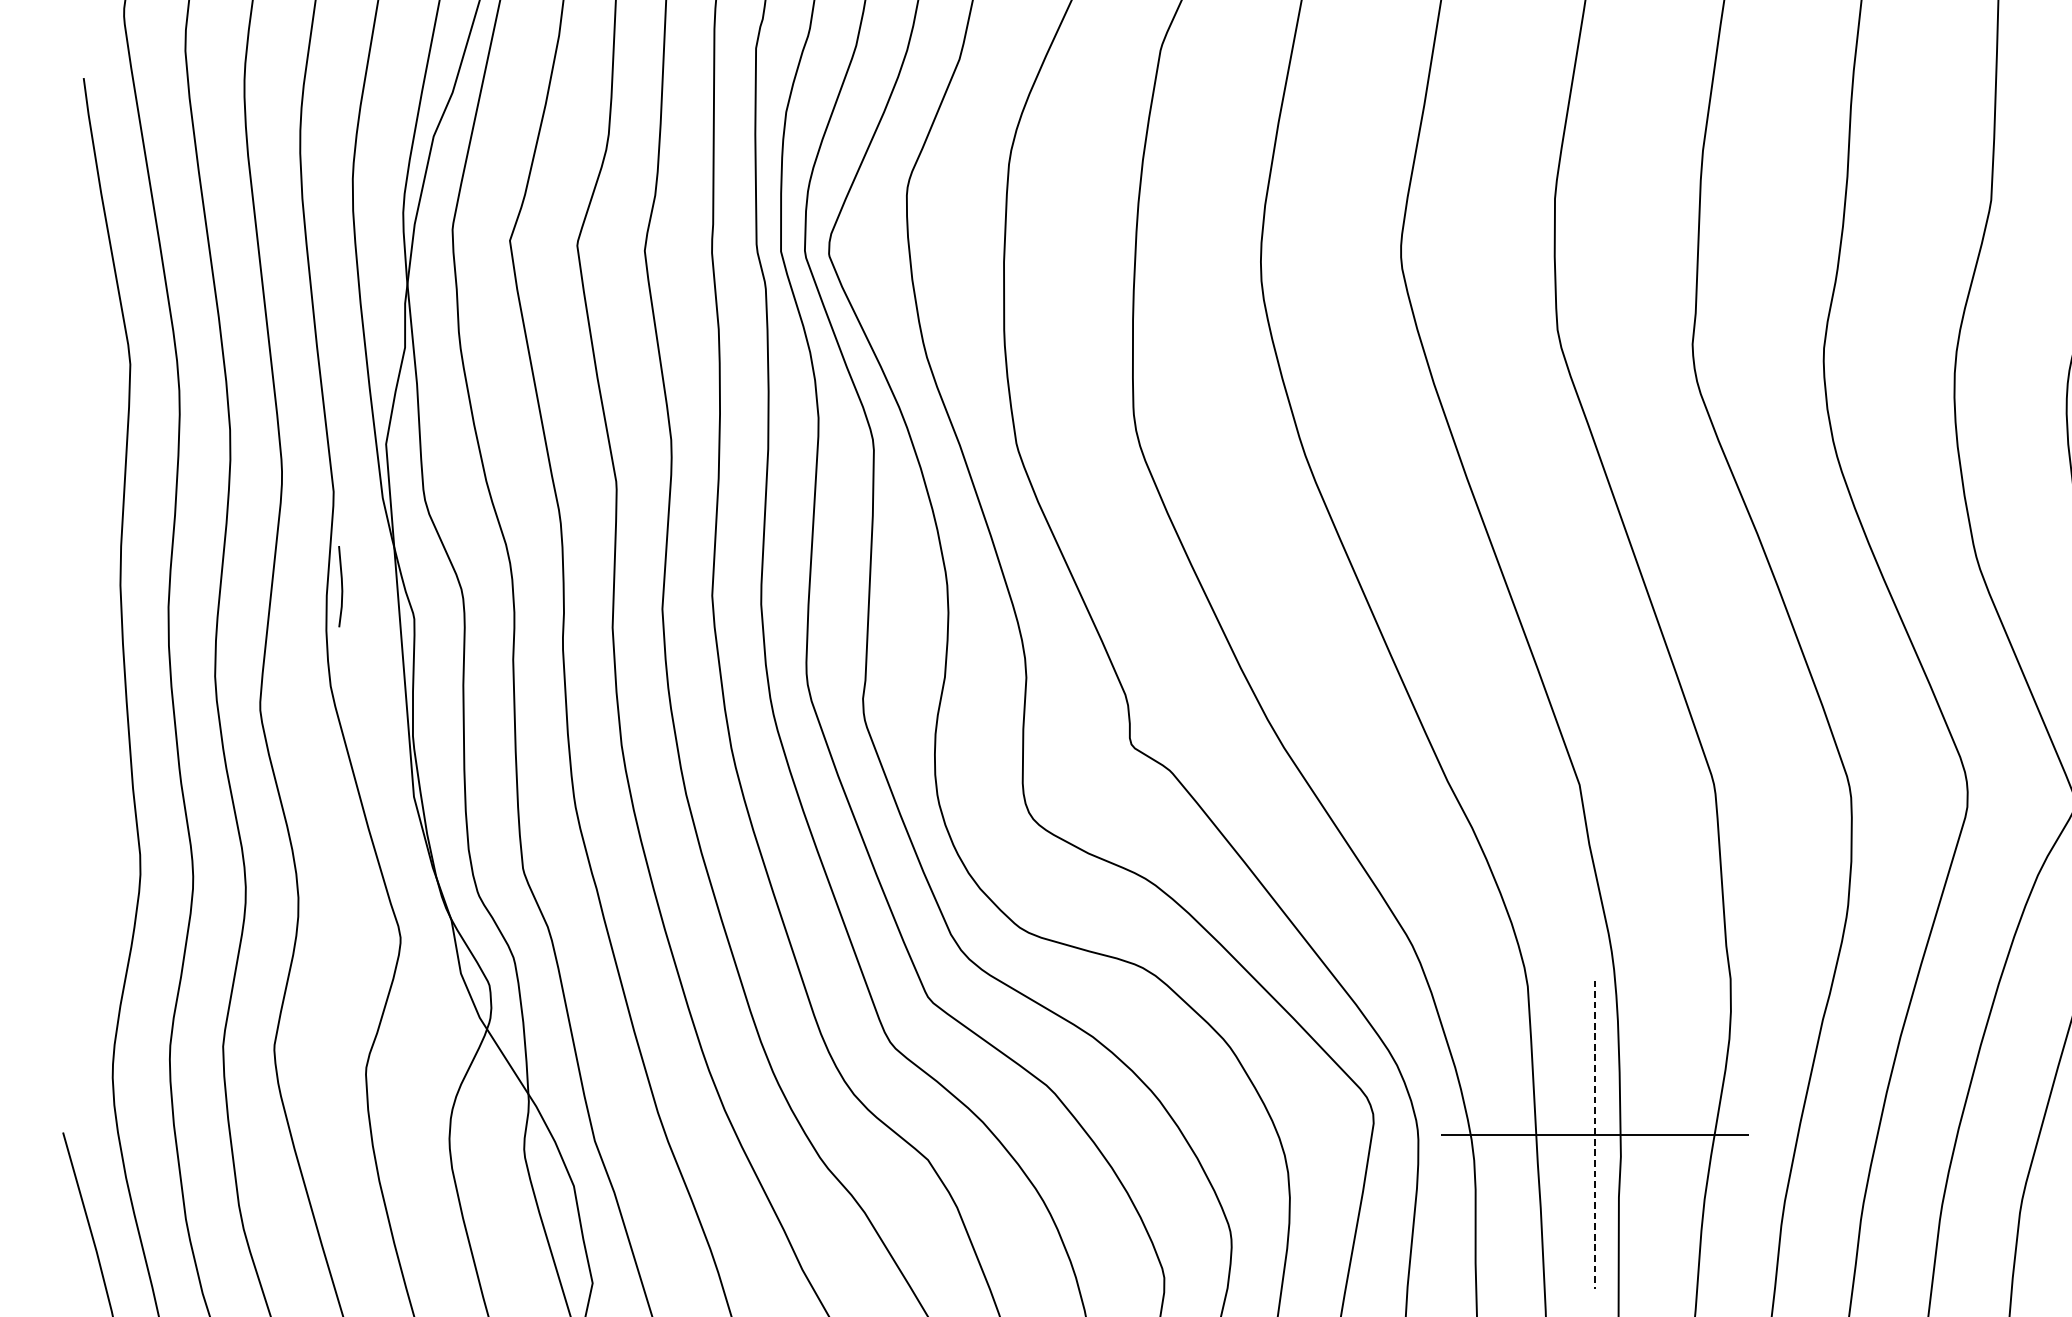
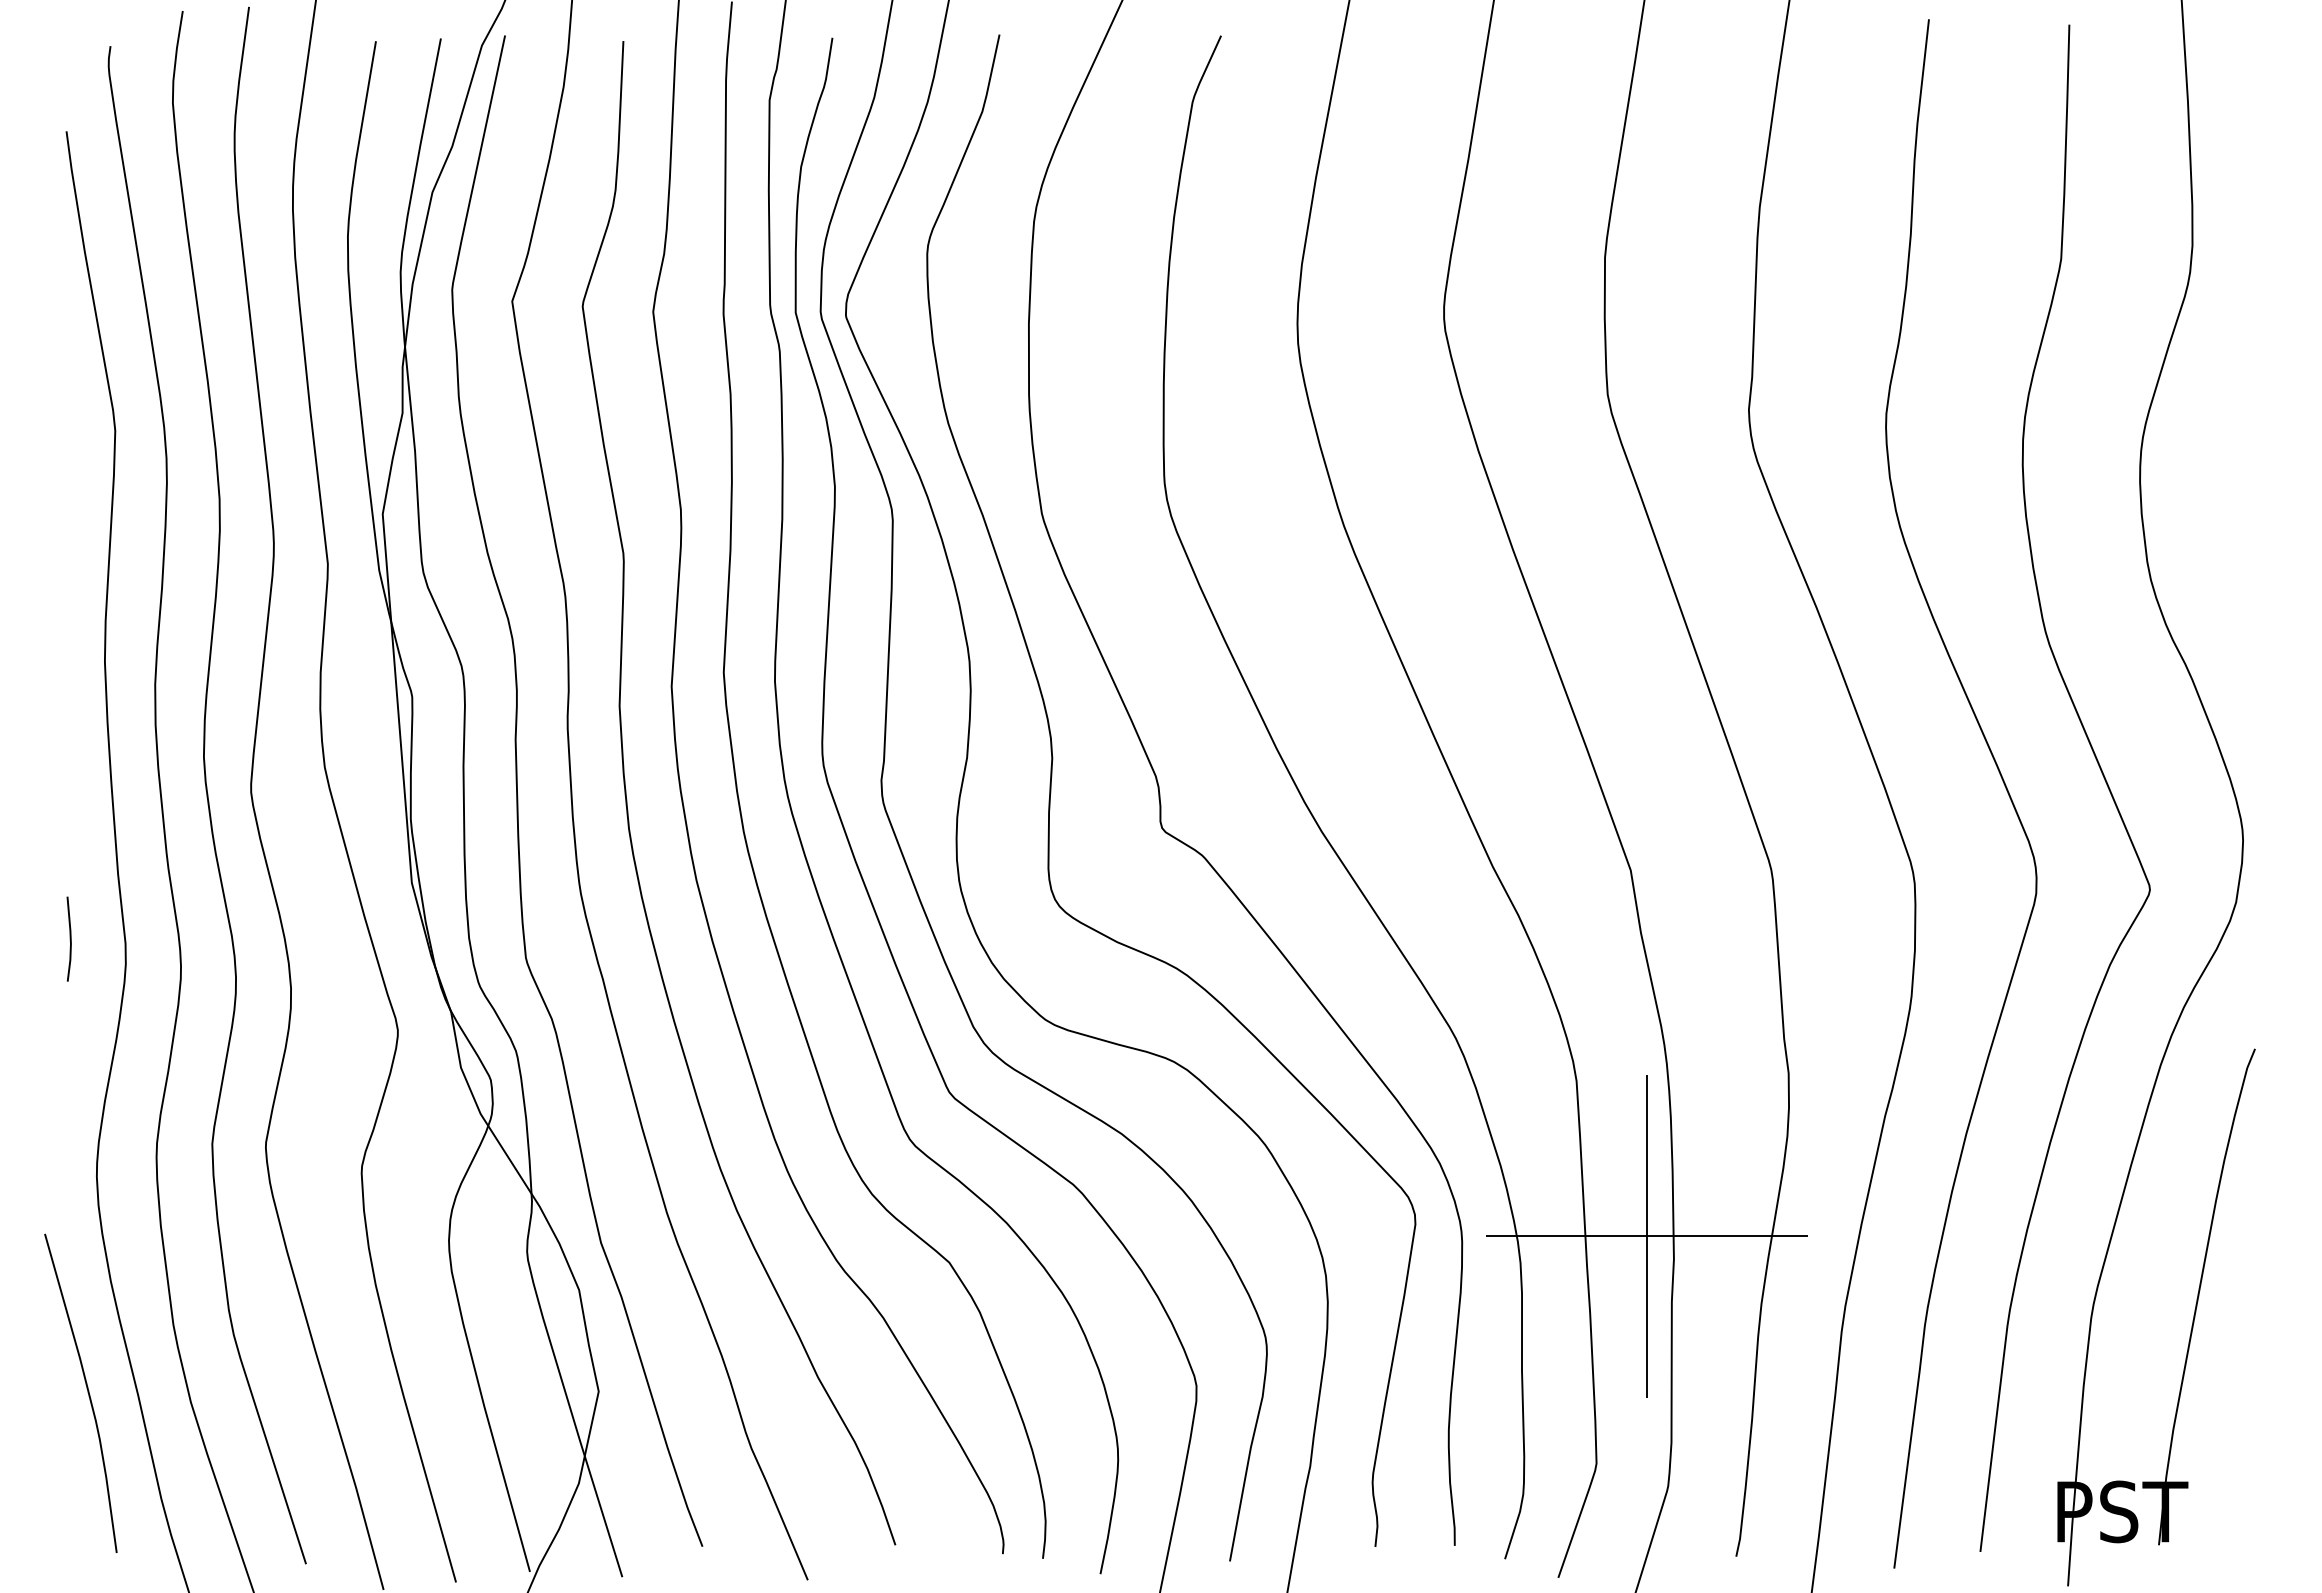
line: (340, 586) -> (69, 938), moved
line: (1595, 1134) -> (1647, 1236), dashed -> solid

